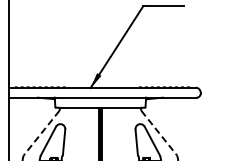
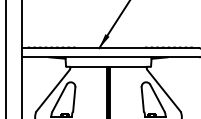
line: (41, 133) -> (52, 91), dashed -> solid
line: (159, 133) -> (164, 91), dashed -> solid

